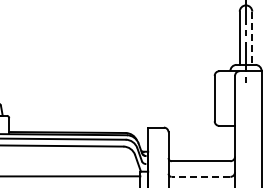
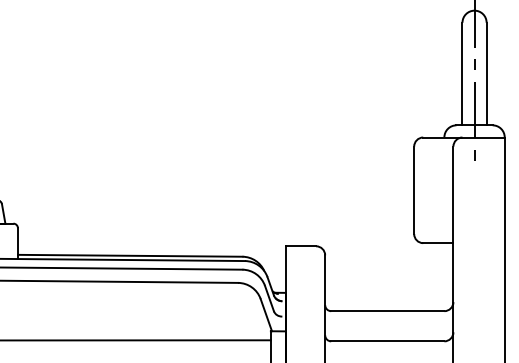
line: (252, 38) -> (487, 74), dashed -> solid
line: (200, 176) -> (386, 340), dashed -> solid

